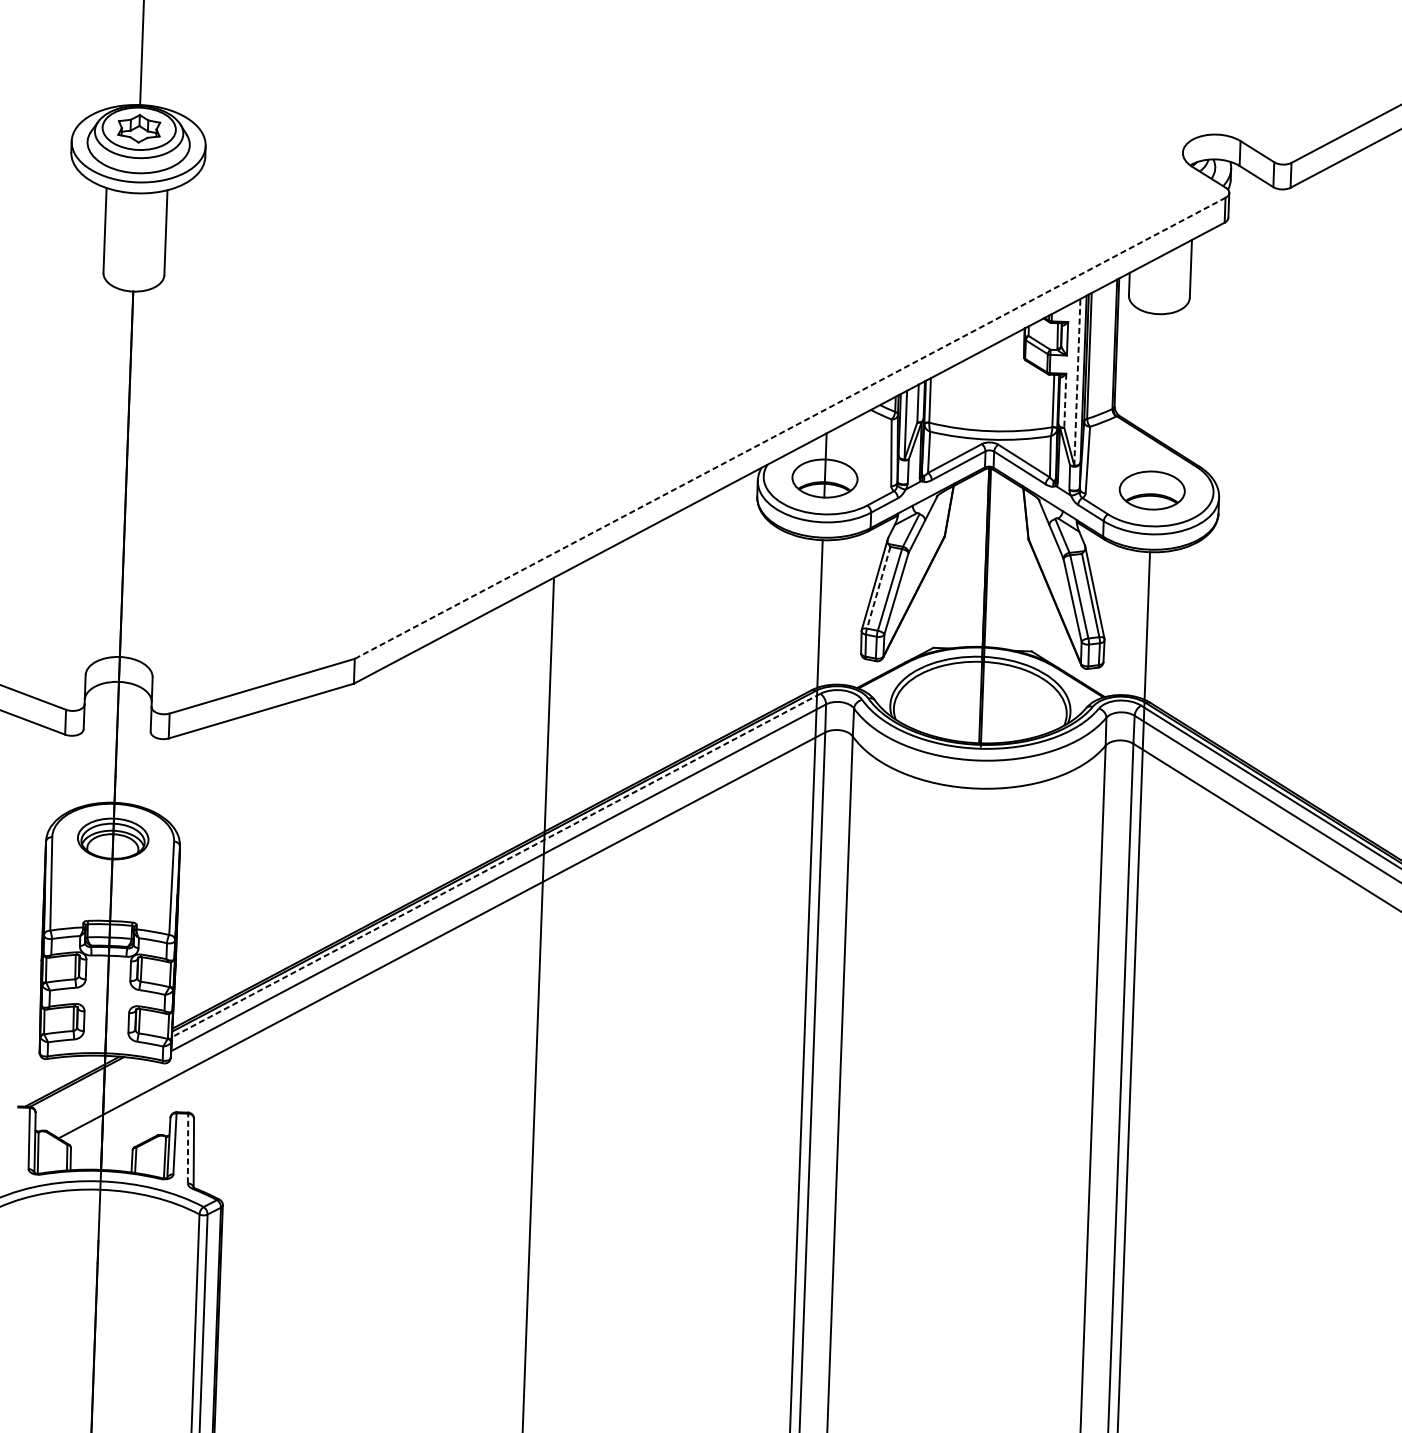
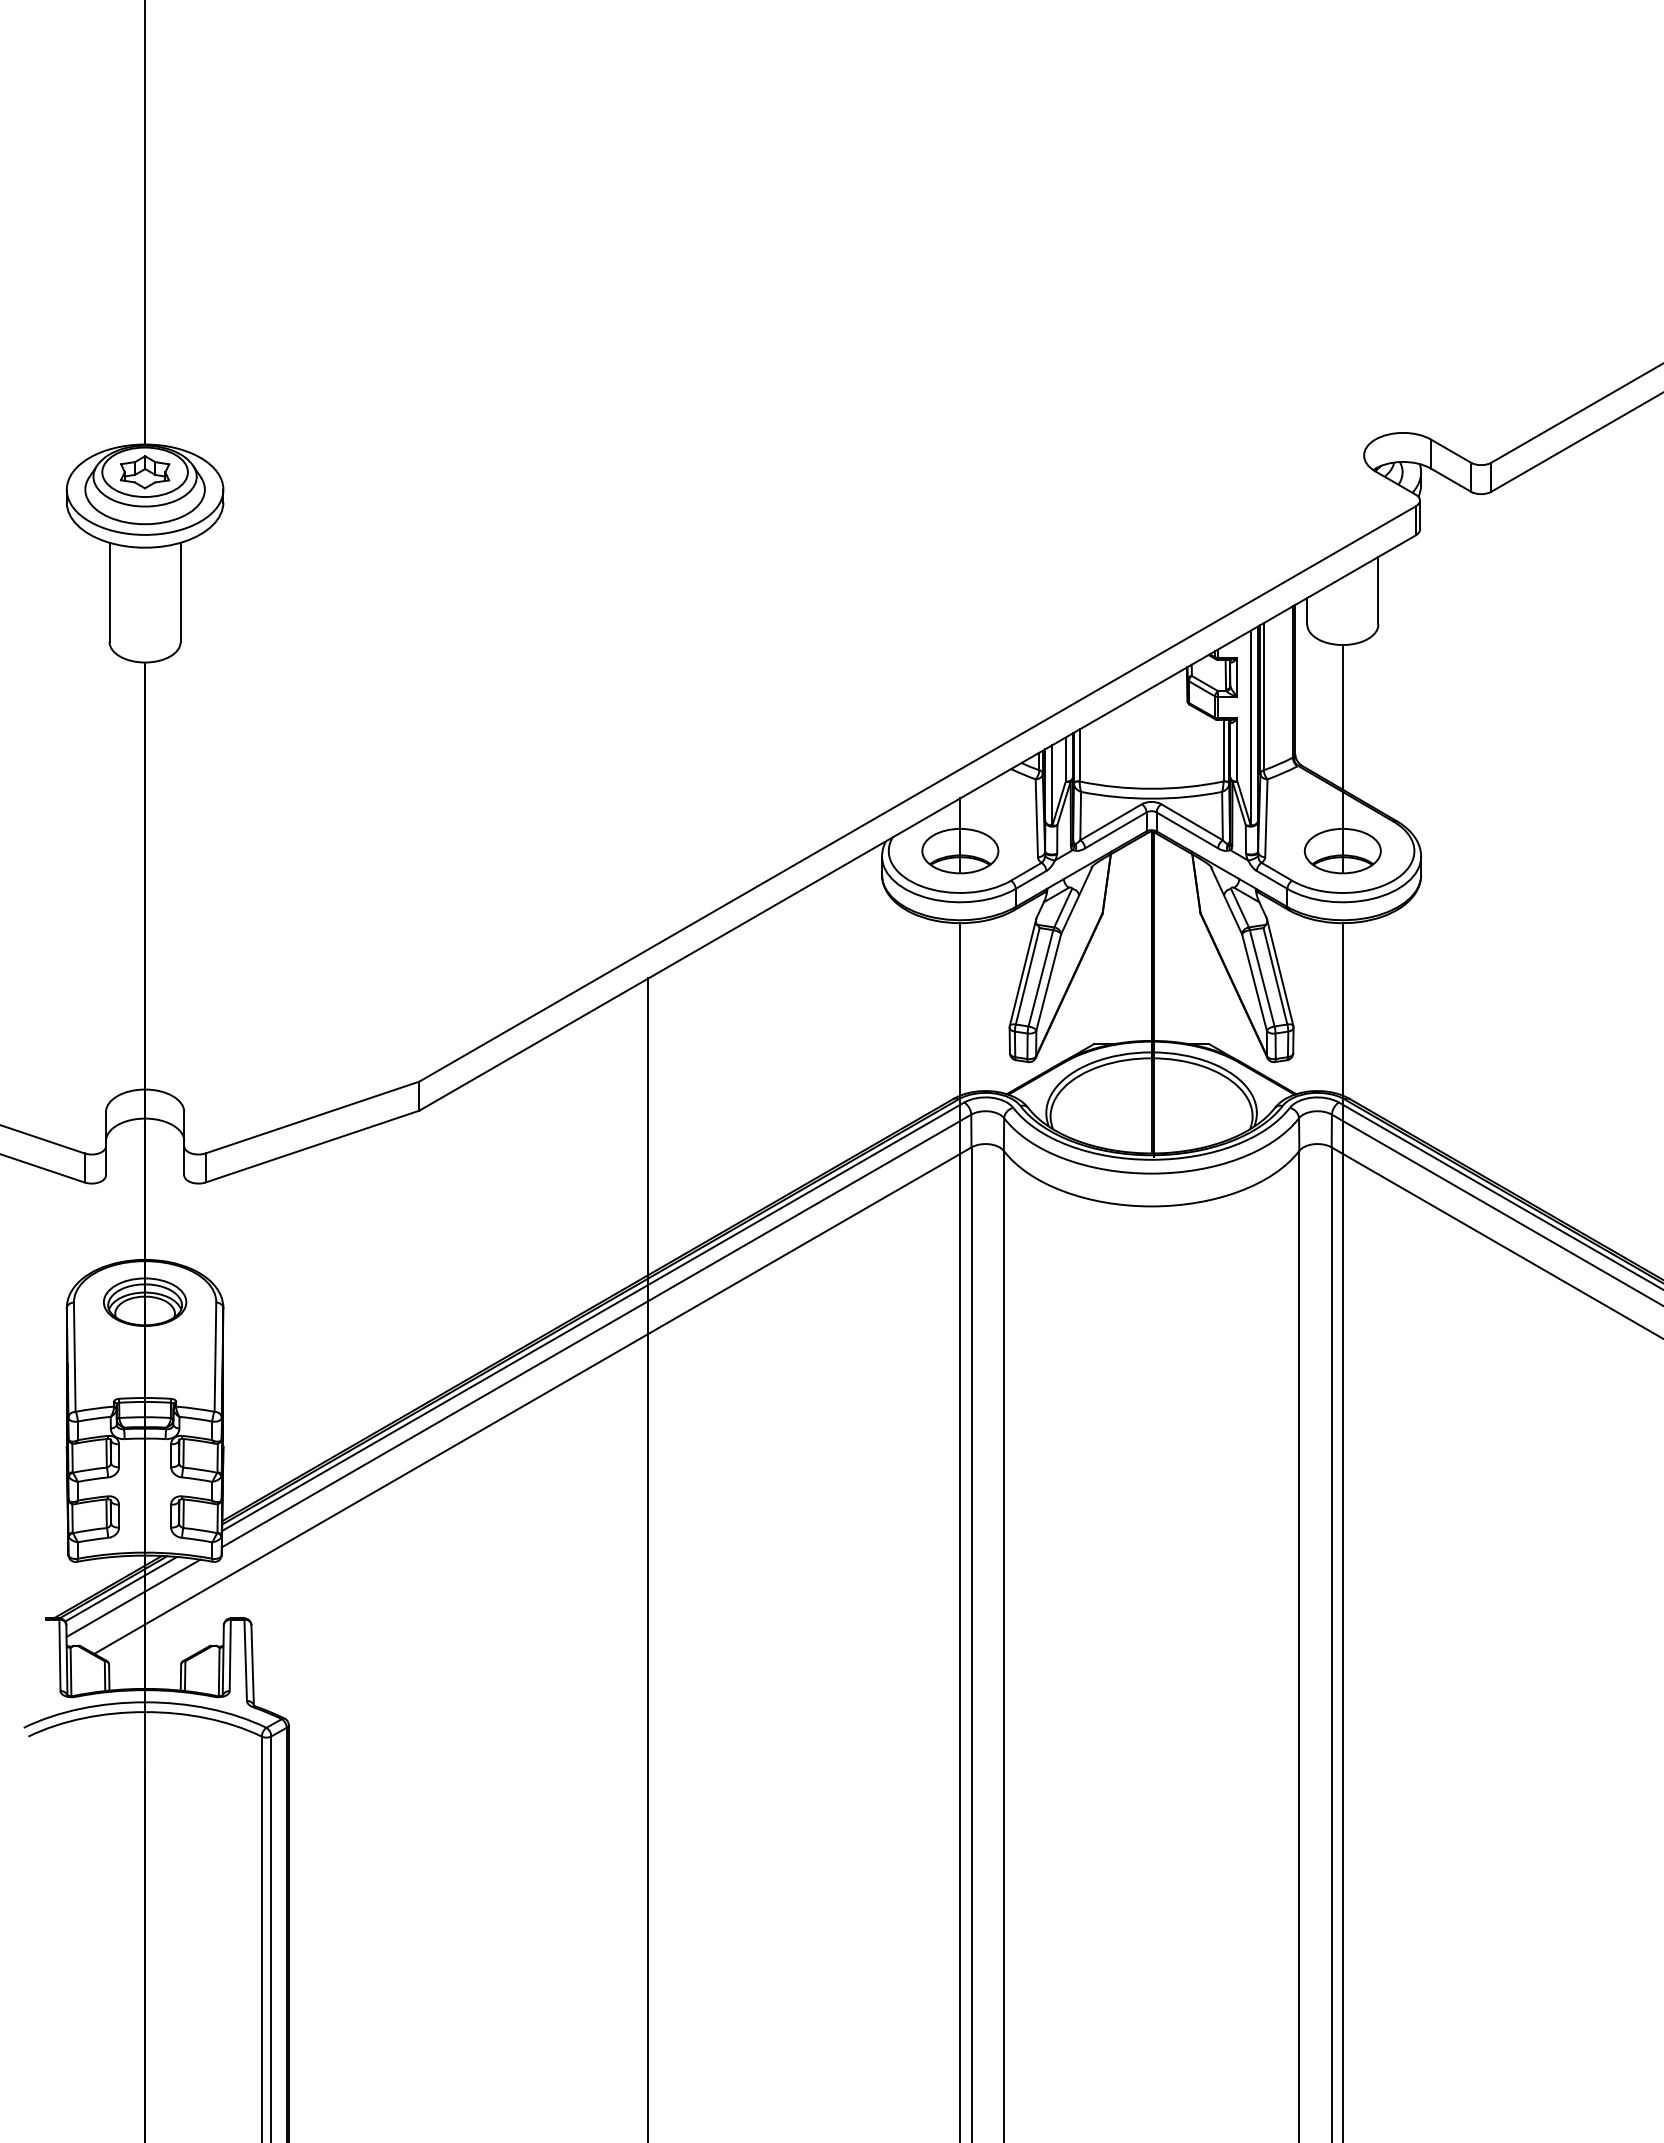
line: (1077, 381) -> (1250, 727), dashed -> solid
line: (1065, 401) -> (1237, 750), dashed -> solid
line: (1154, 412) -> (1342, 759), added
line: (790, 427) -> (918, 793), dashed -> solid
line: (878, 587) -> (1027, 976), dashed -> solid
line: (495, 866) -> (592, 1317), dashed -> solid
line: (84, 1083) -> (121, 1588), added
line: (94, 1091) -> (133, 1597), added
line: (187, 1148) -> (245, 1660), dashed -> solid

